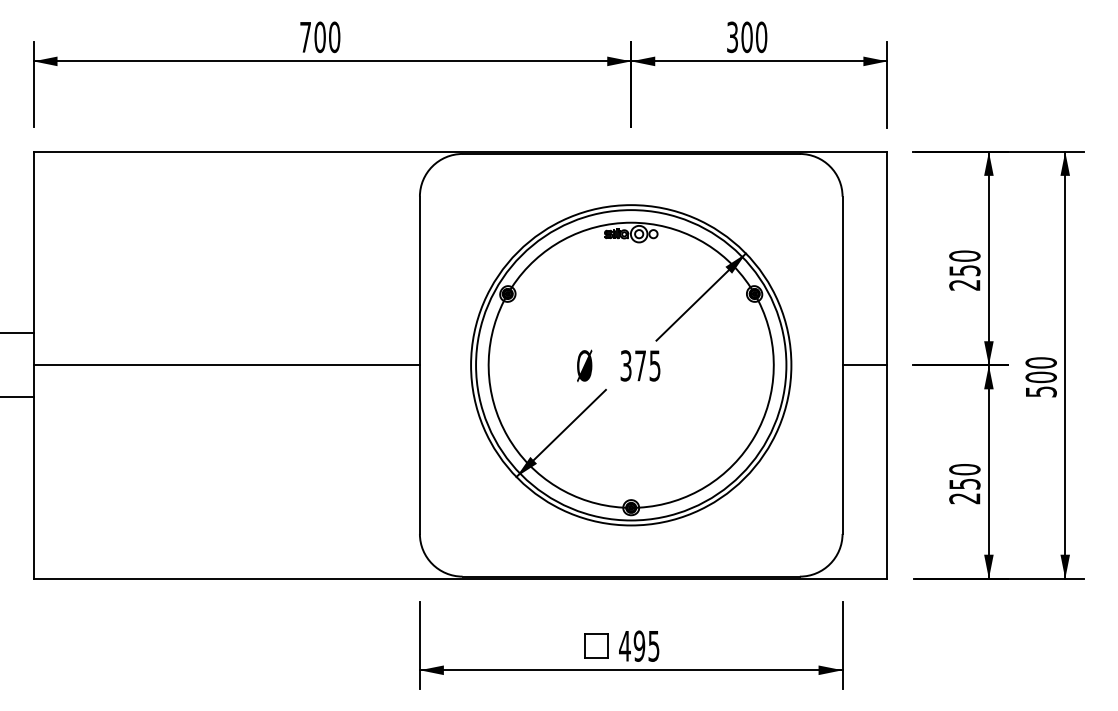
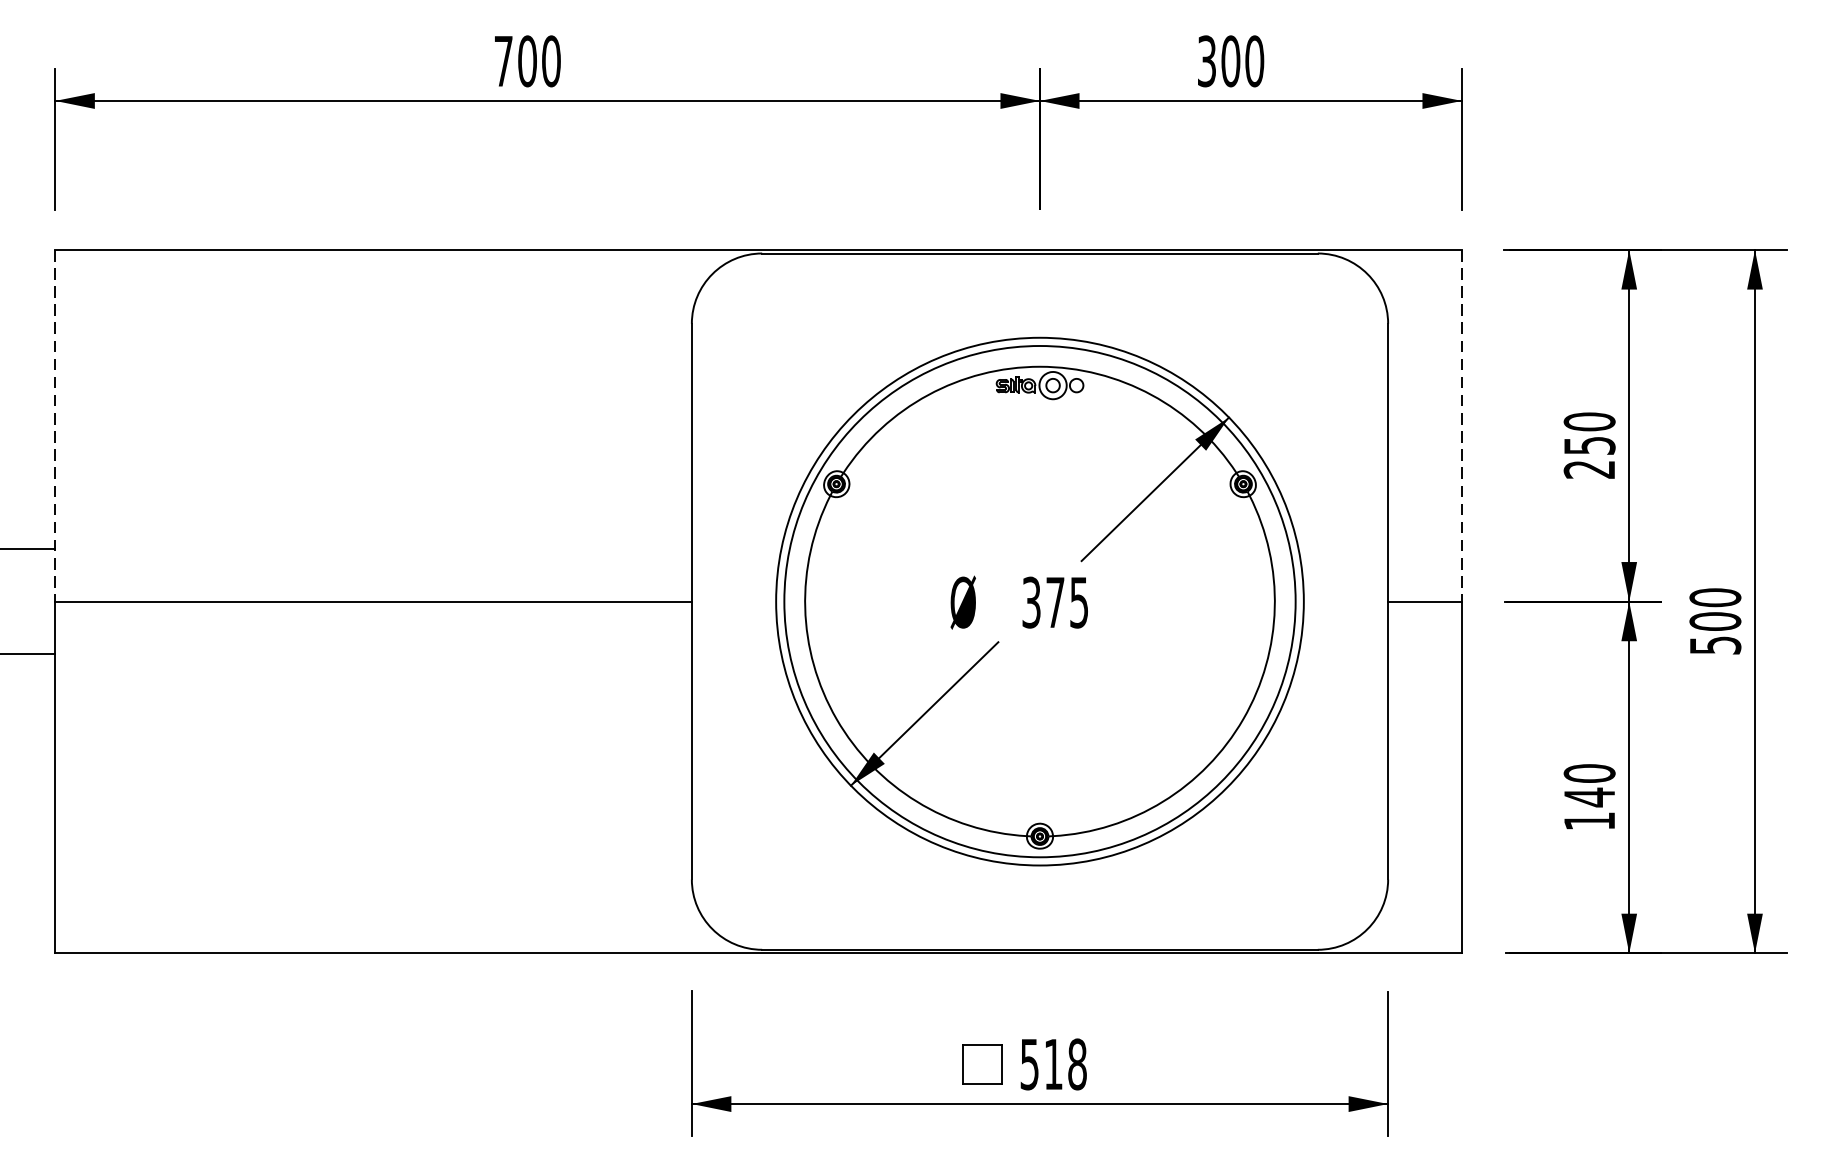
line: (33, 258) -> (55, 425), solid -> dashed
line: (887, 258) -> (1462, 425), solid -> dashed
text: (964, 491) -> (1589, 809), 250 -> 140
text: (639, 645) -> (1053, 1063), 495 -> 518

